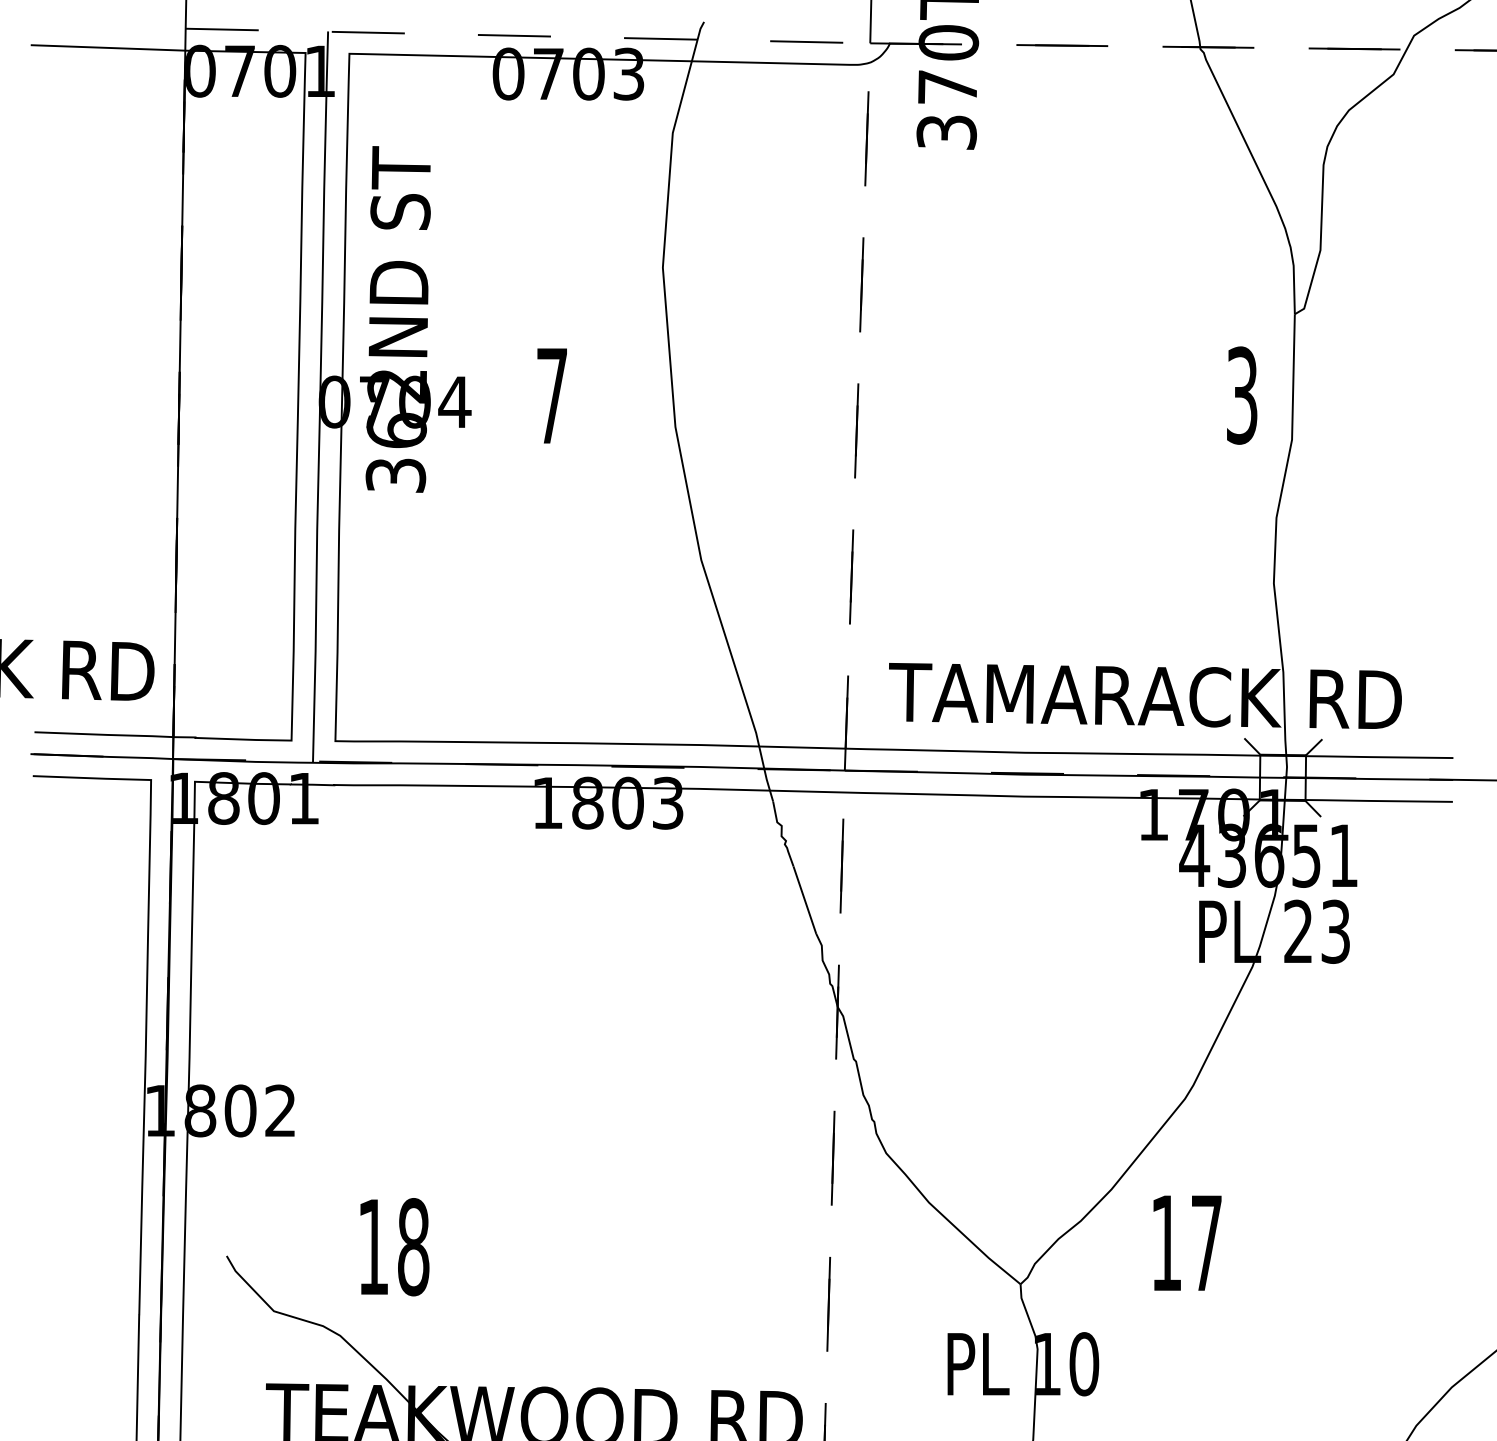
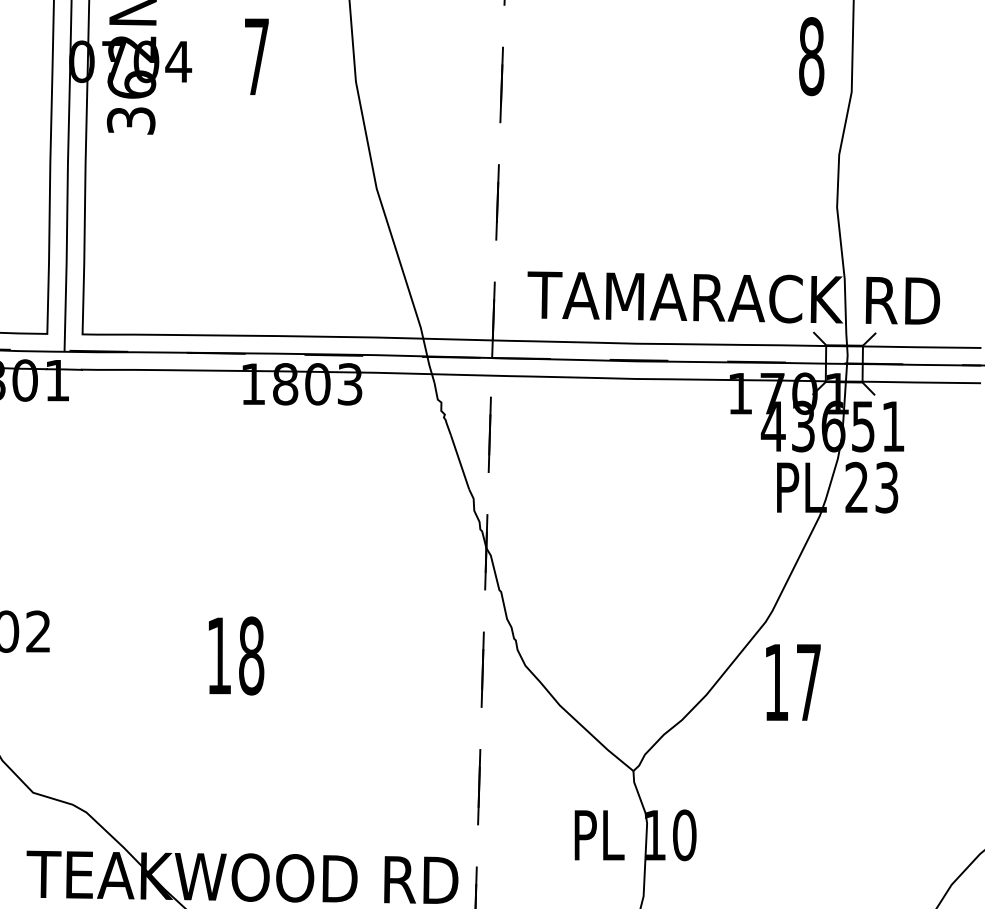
text: (1242, 395) -> (811, 56), 3 -> 8
text: (1187, 1242) -> (793, 681), moved
text: (394, 1247) -> (236, 656), moved

